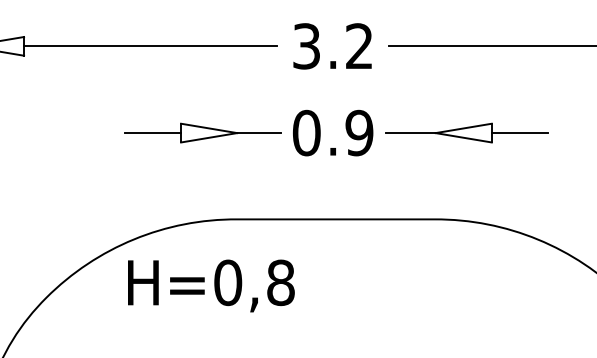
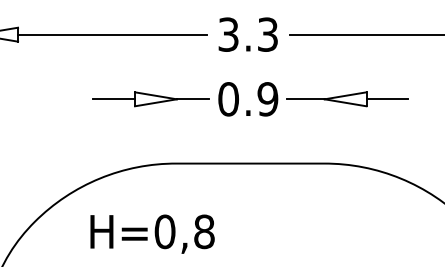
text: (358, 46) -> (267, 34), 3.2 -> 3.3
text: (211, 285) -> (152, 233), moved

